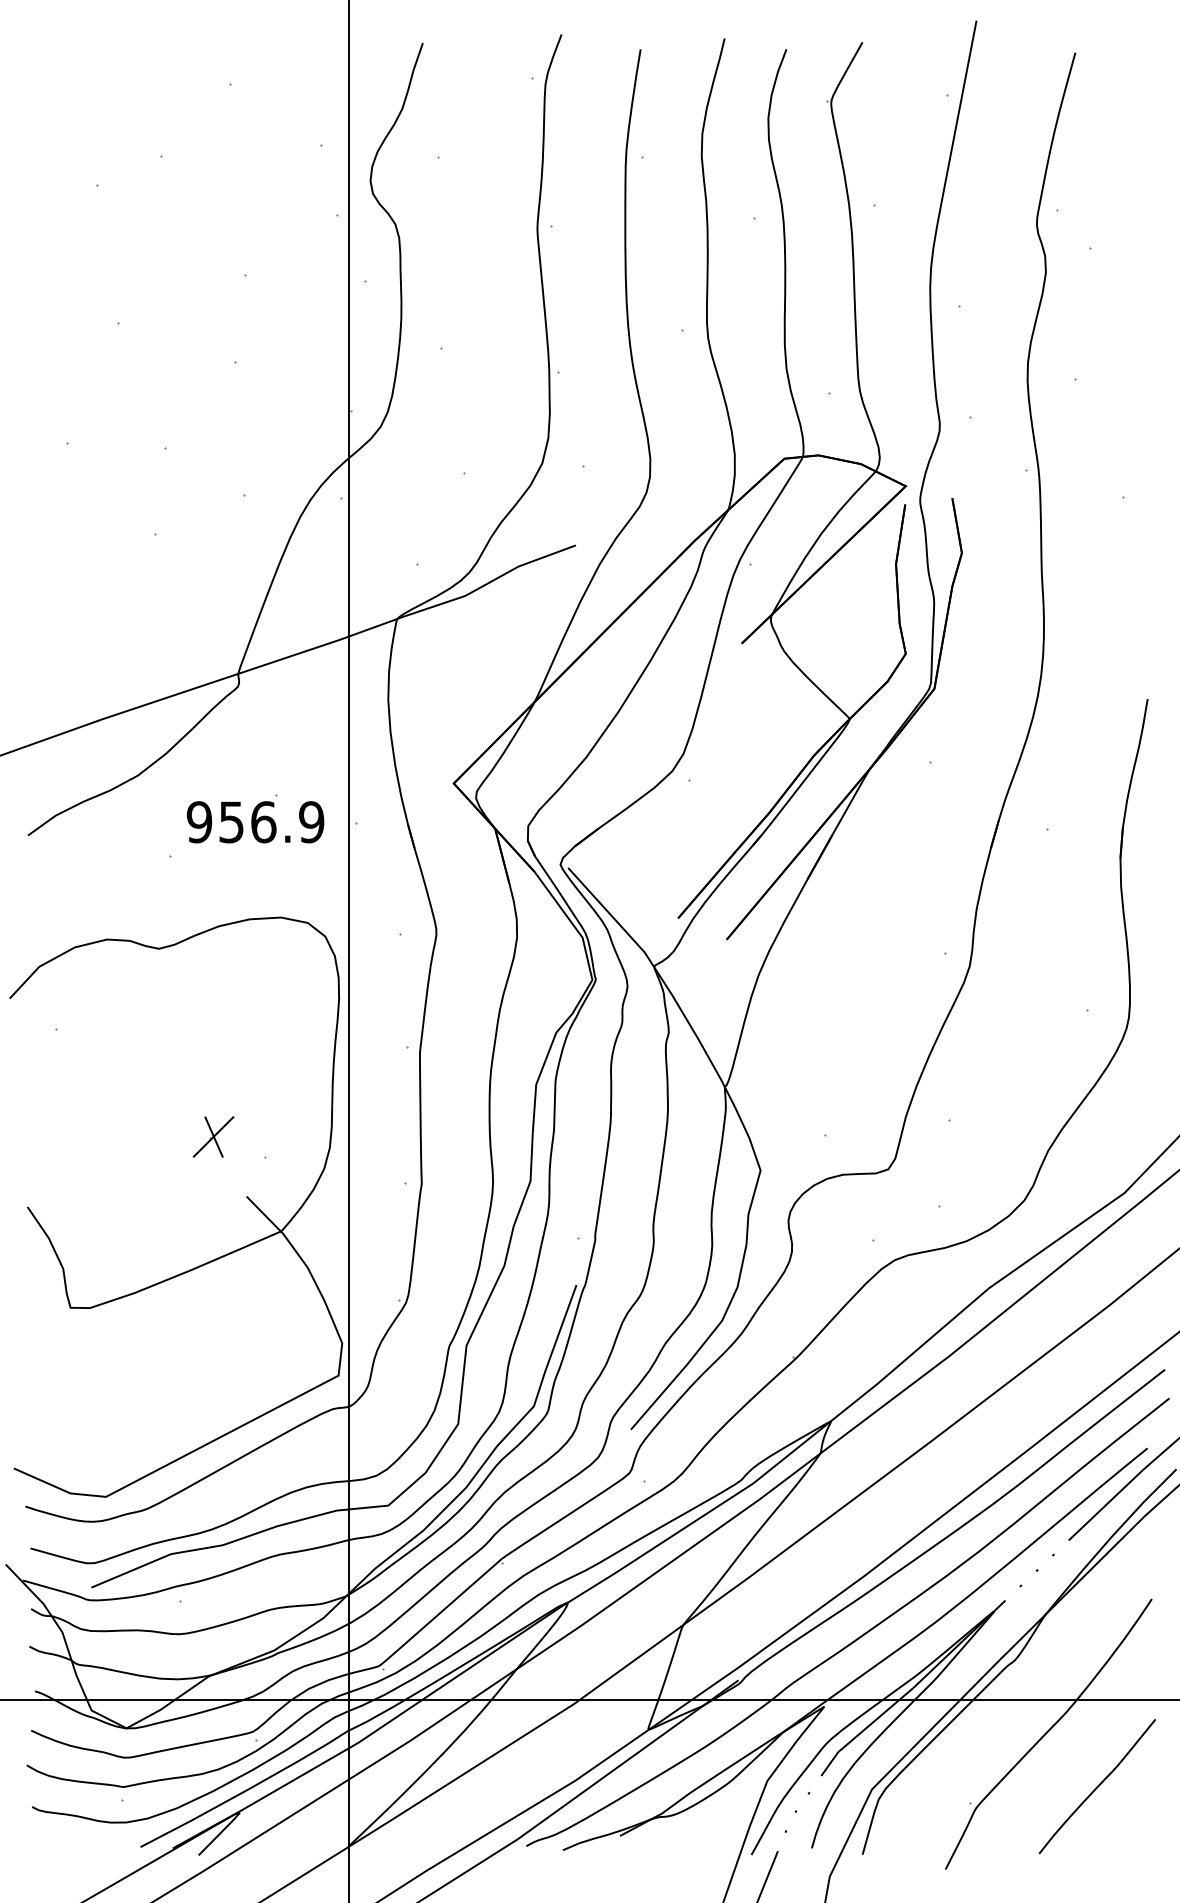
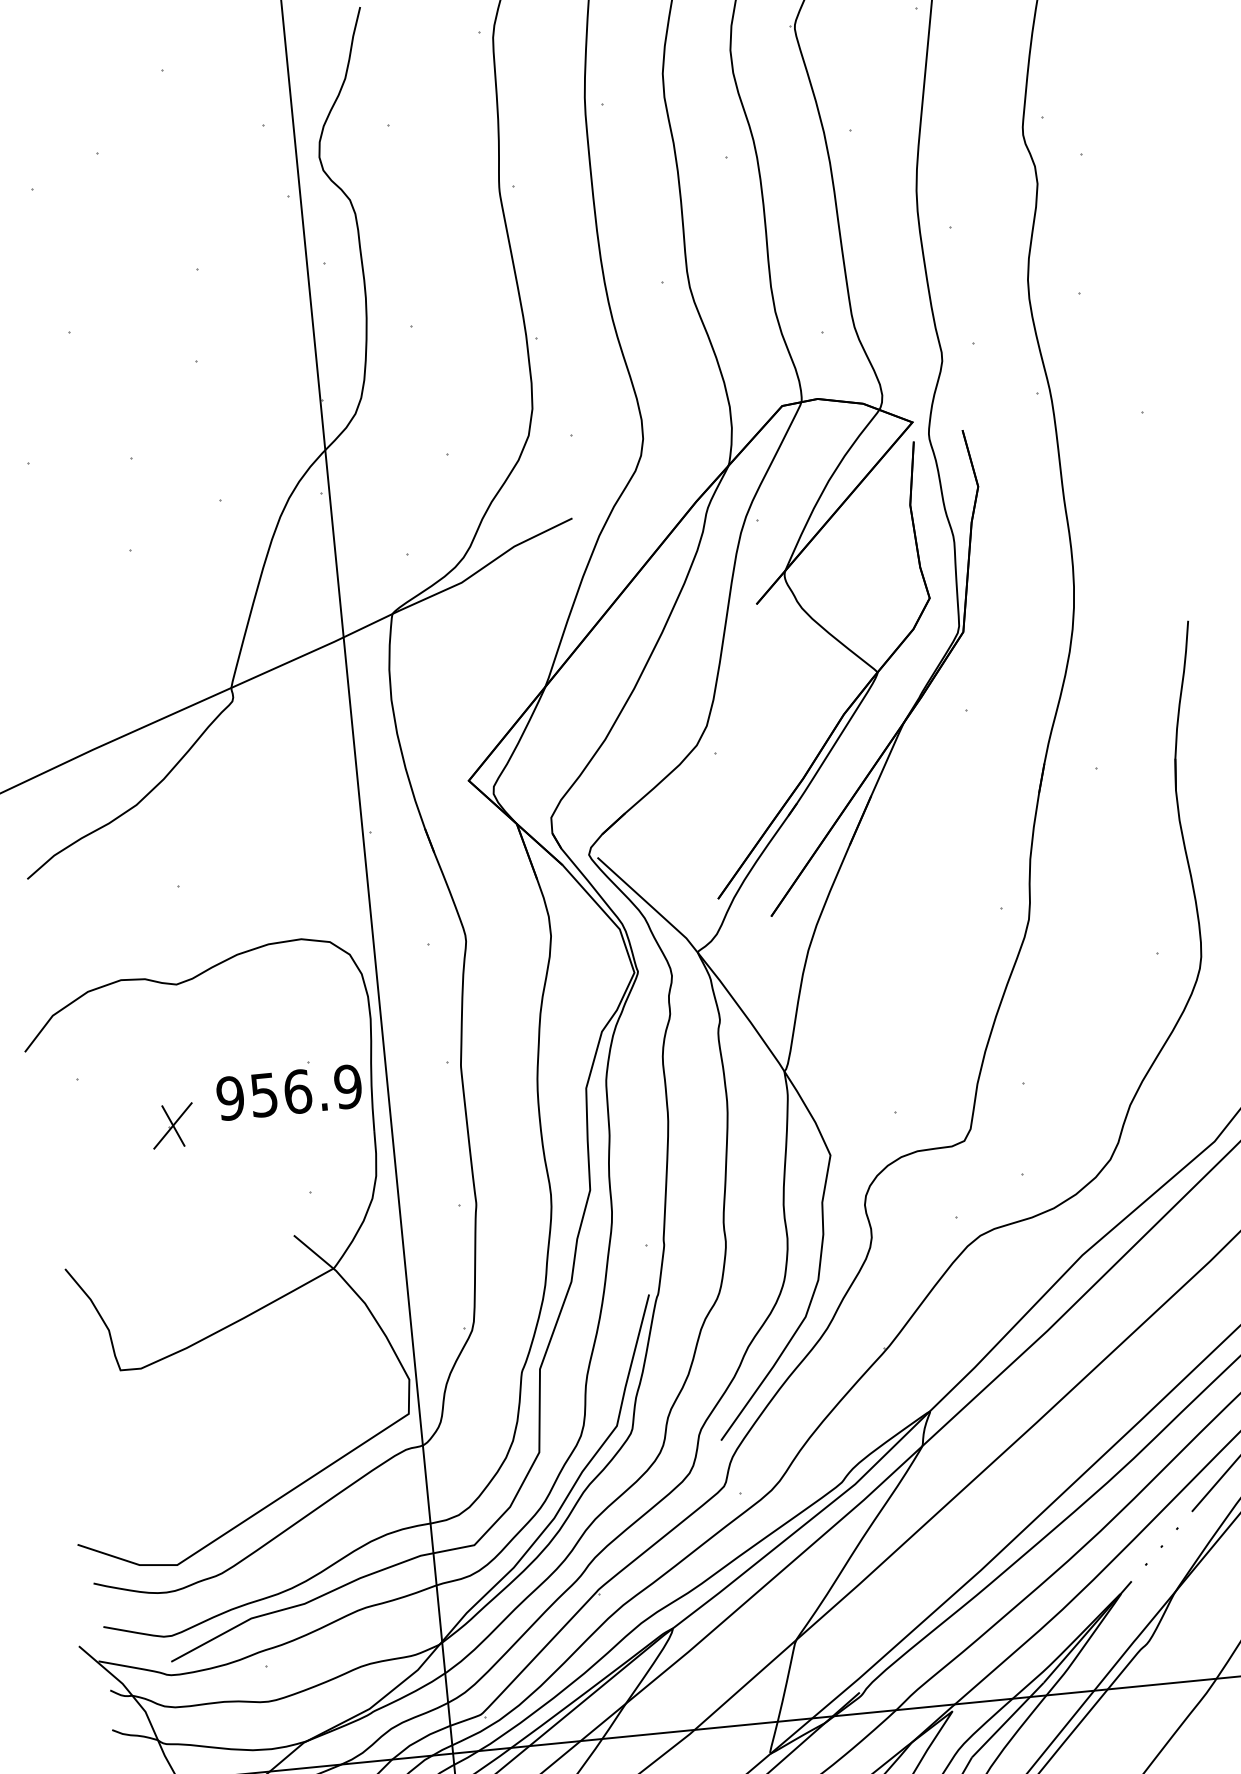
part: (255, 818) -> (288, 1088), moved
part: (213, 1136) -> (172, 1125), moved

